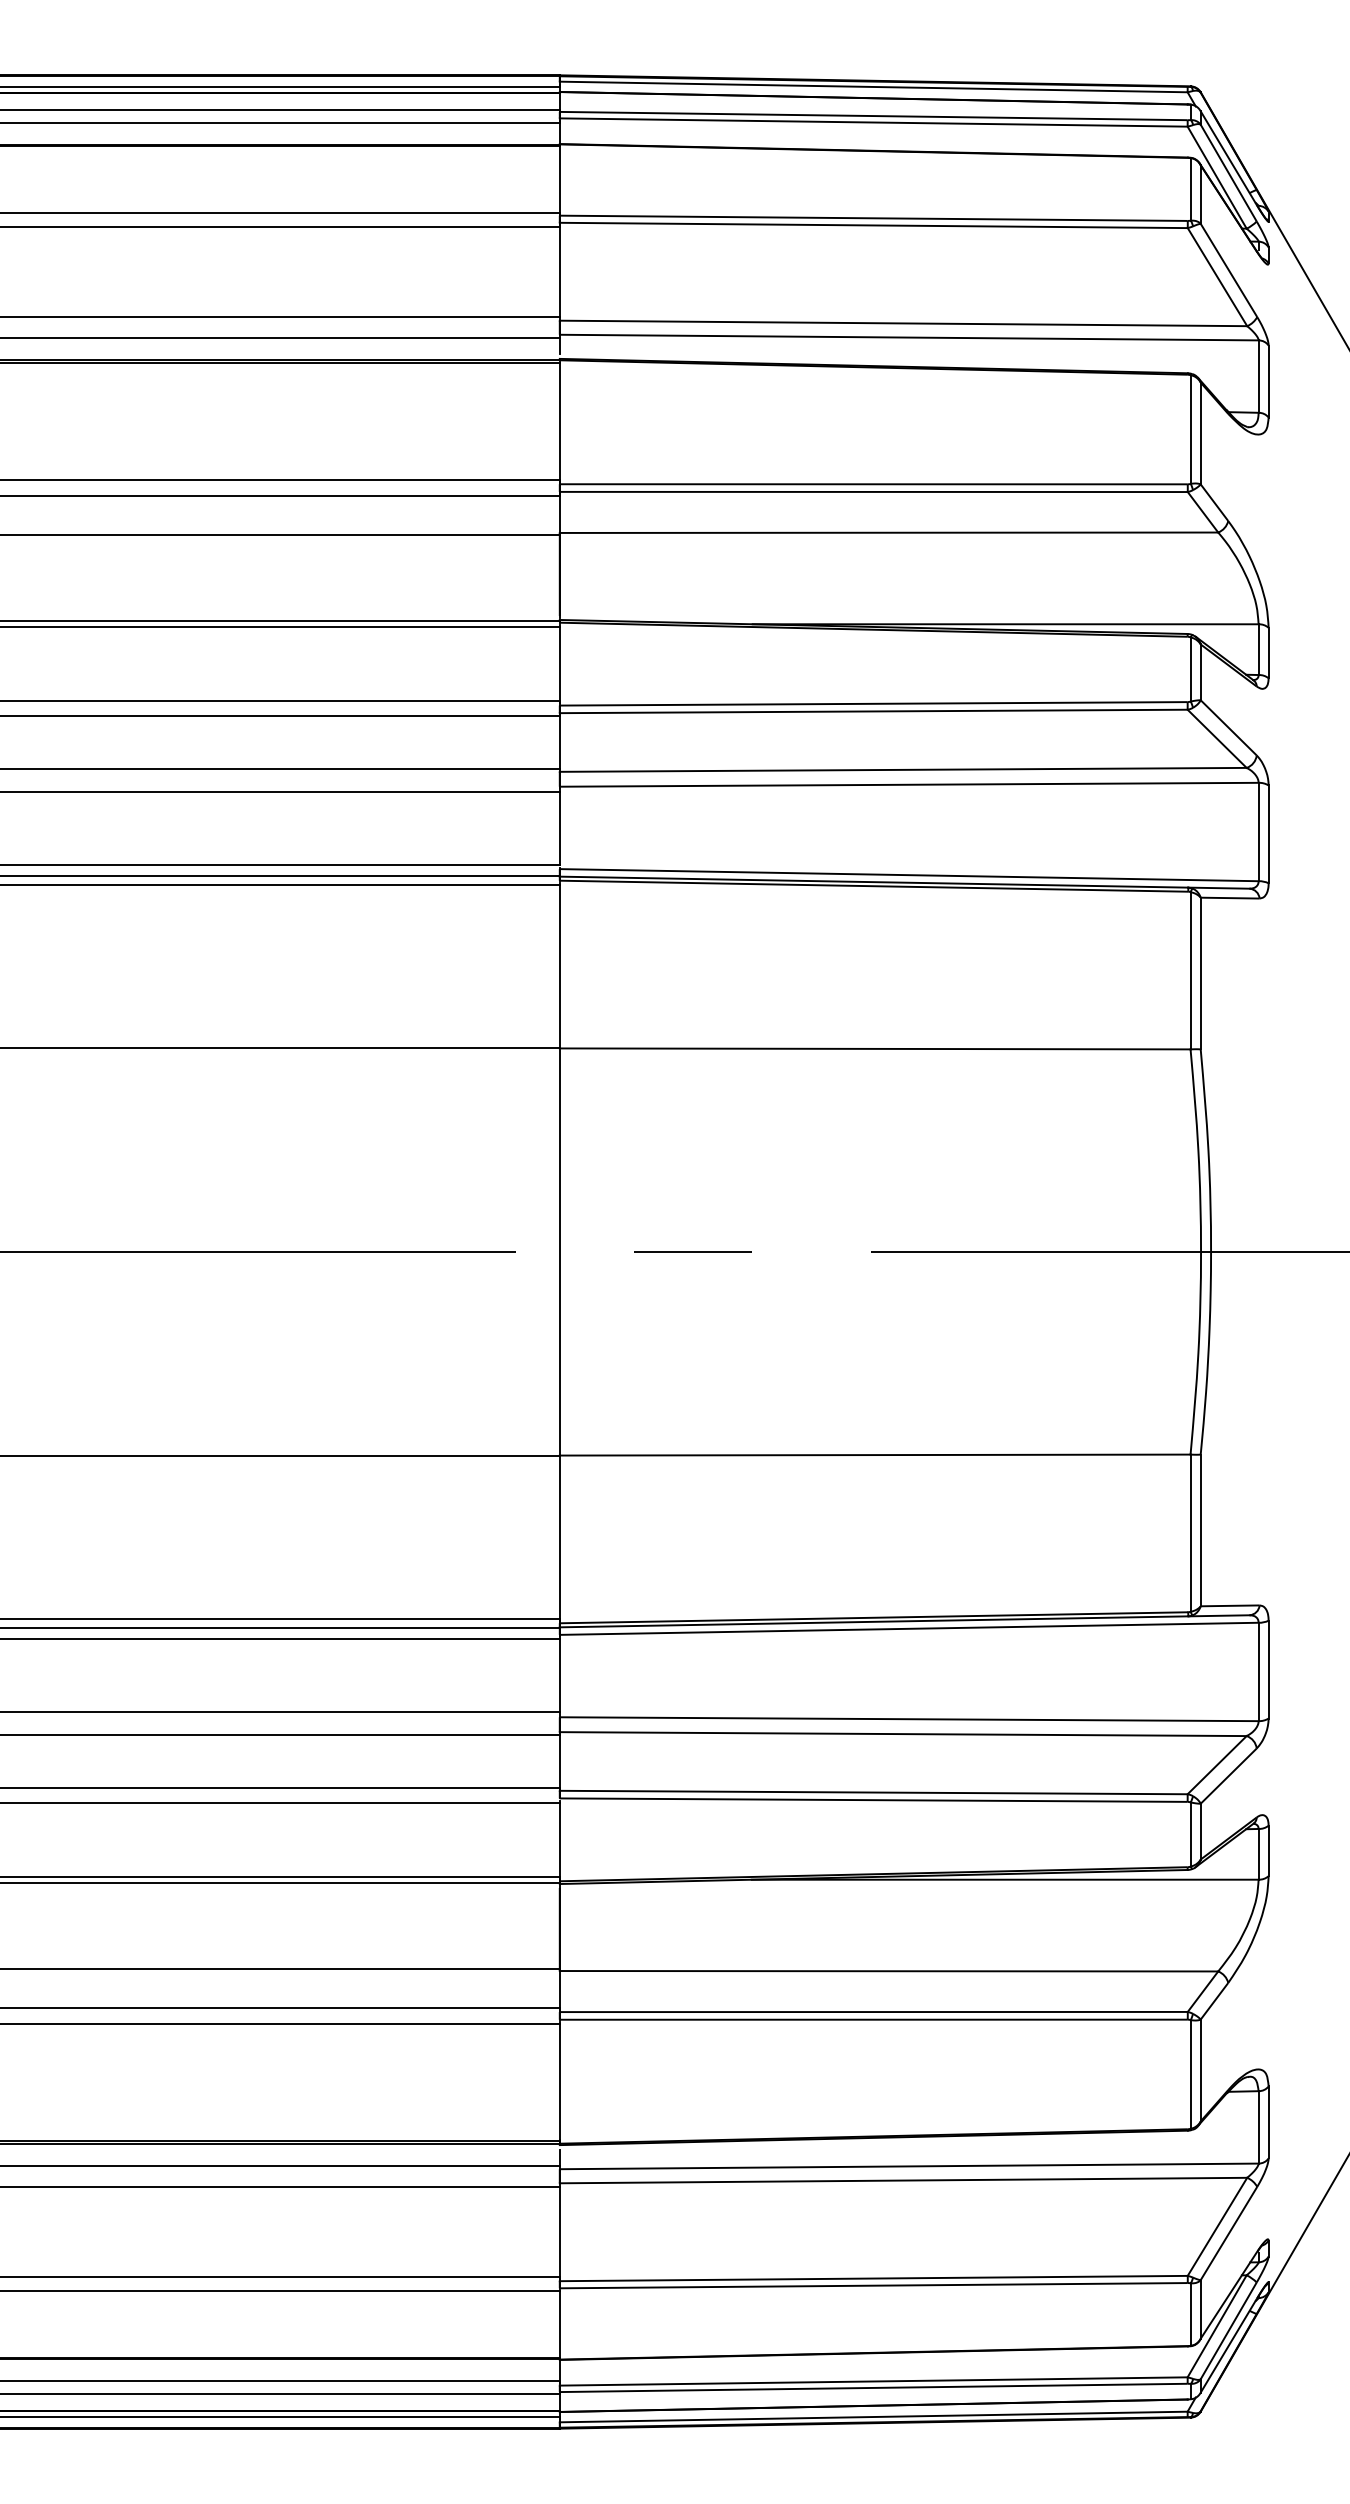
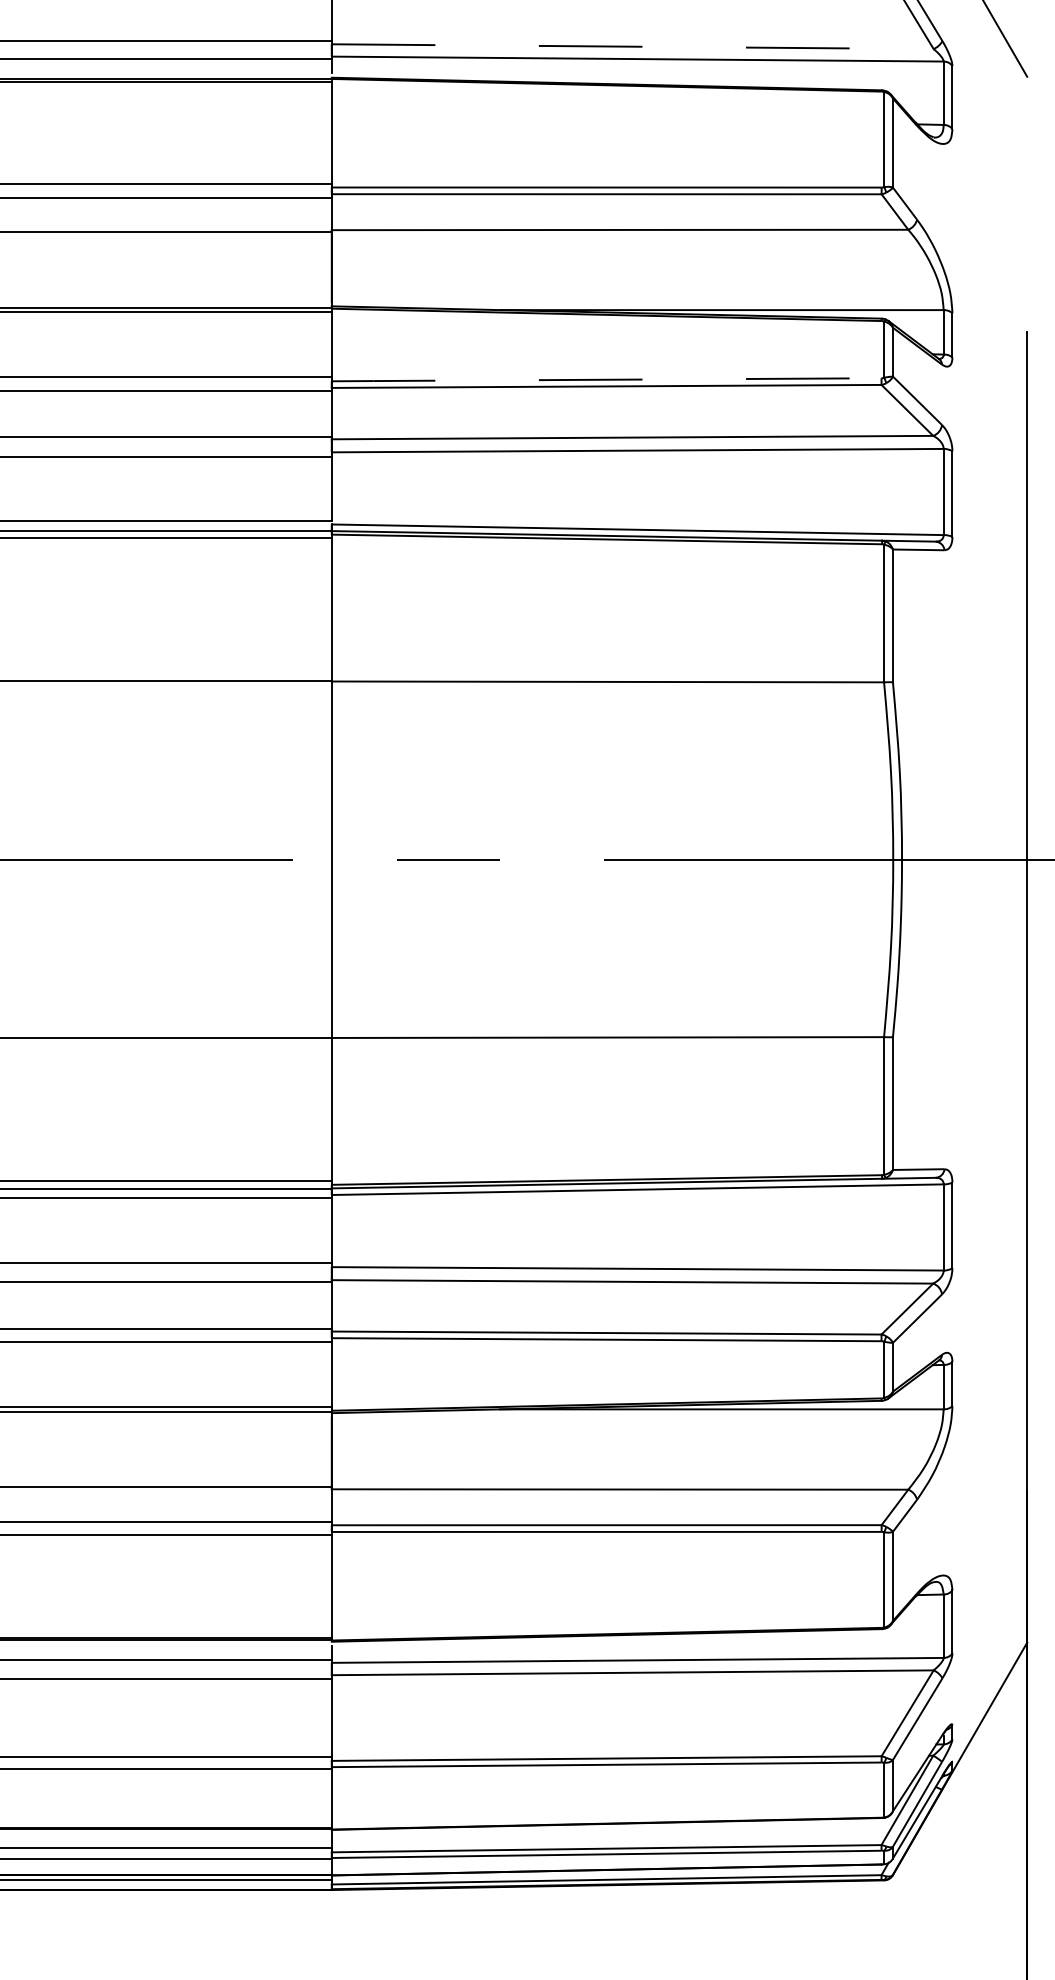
line: (903, 323) -> (632, 46), solid -> dashed
line: (872, 703) -> (605, 379), solid -> dashed

